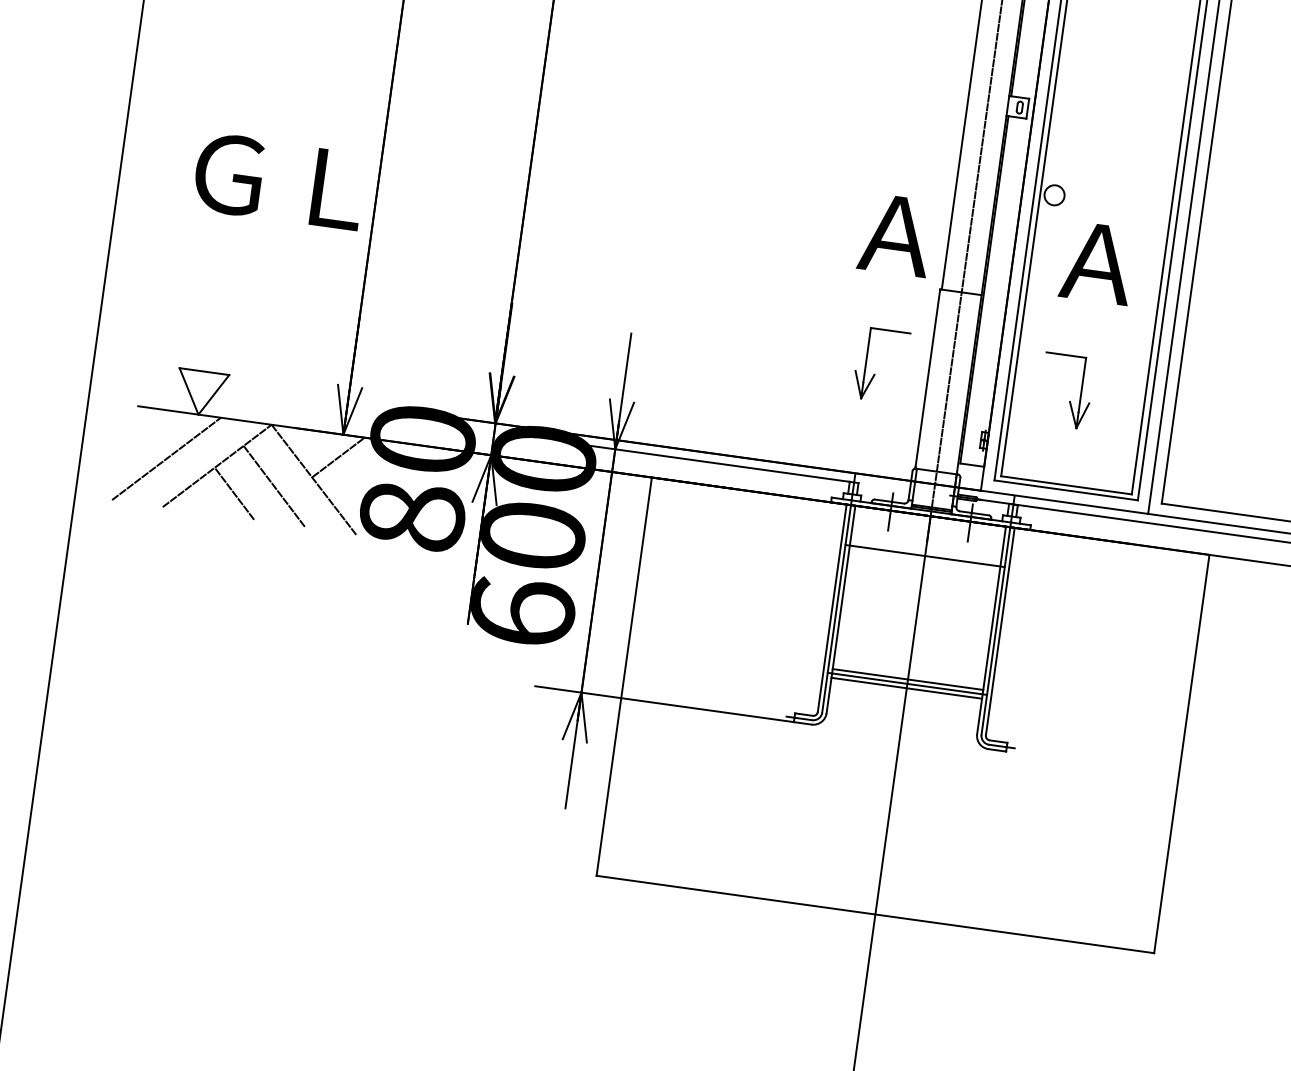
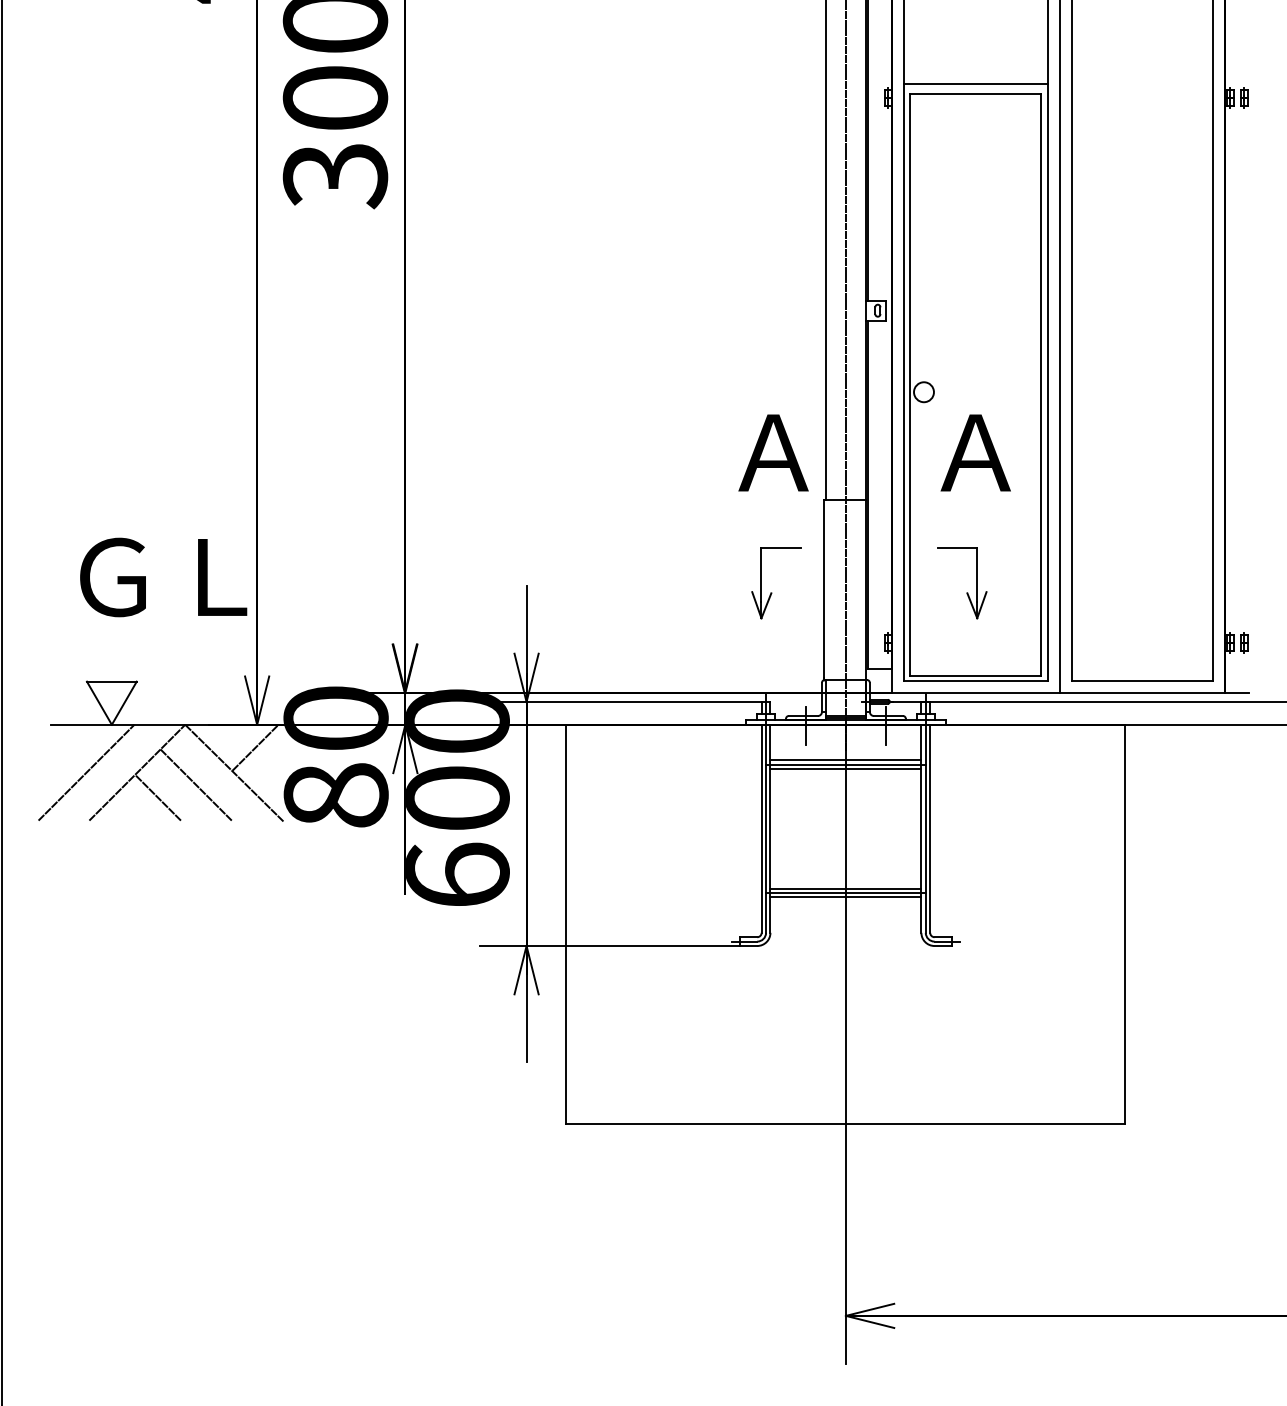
text: (279, 181) -> (163, 577), moved
line: (925, 551) -> (845, 760), added
line: (924, 560) -> (845, 769), added

